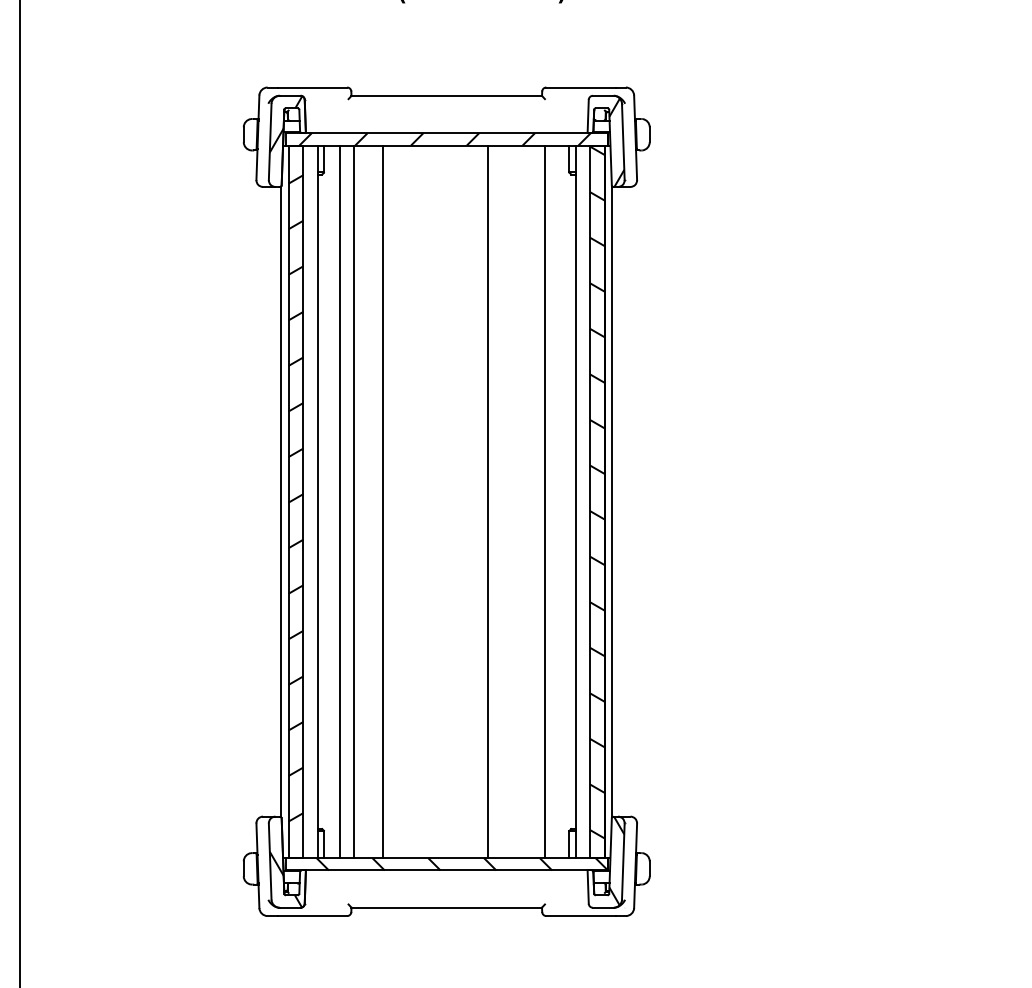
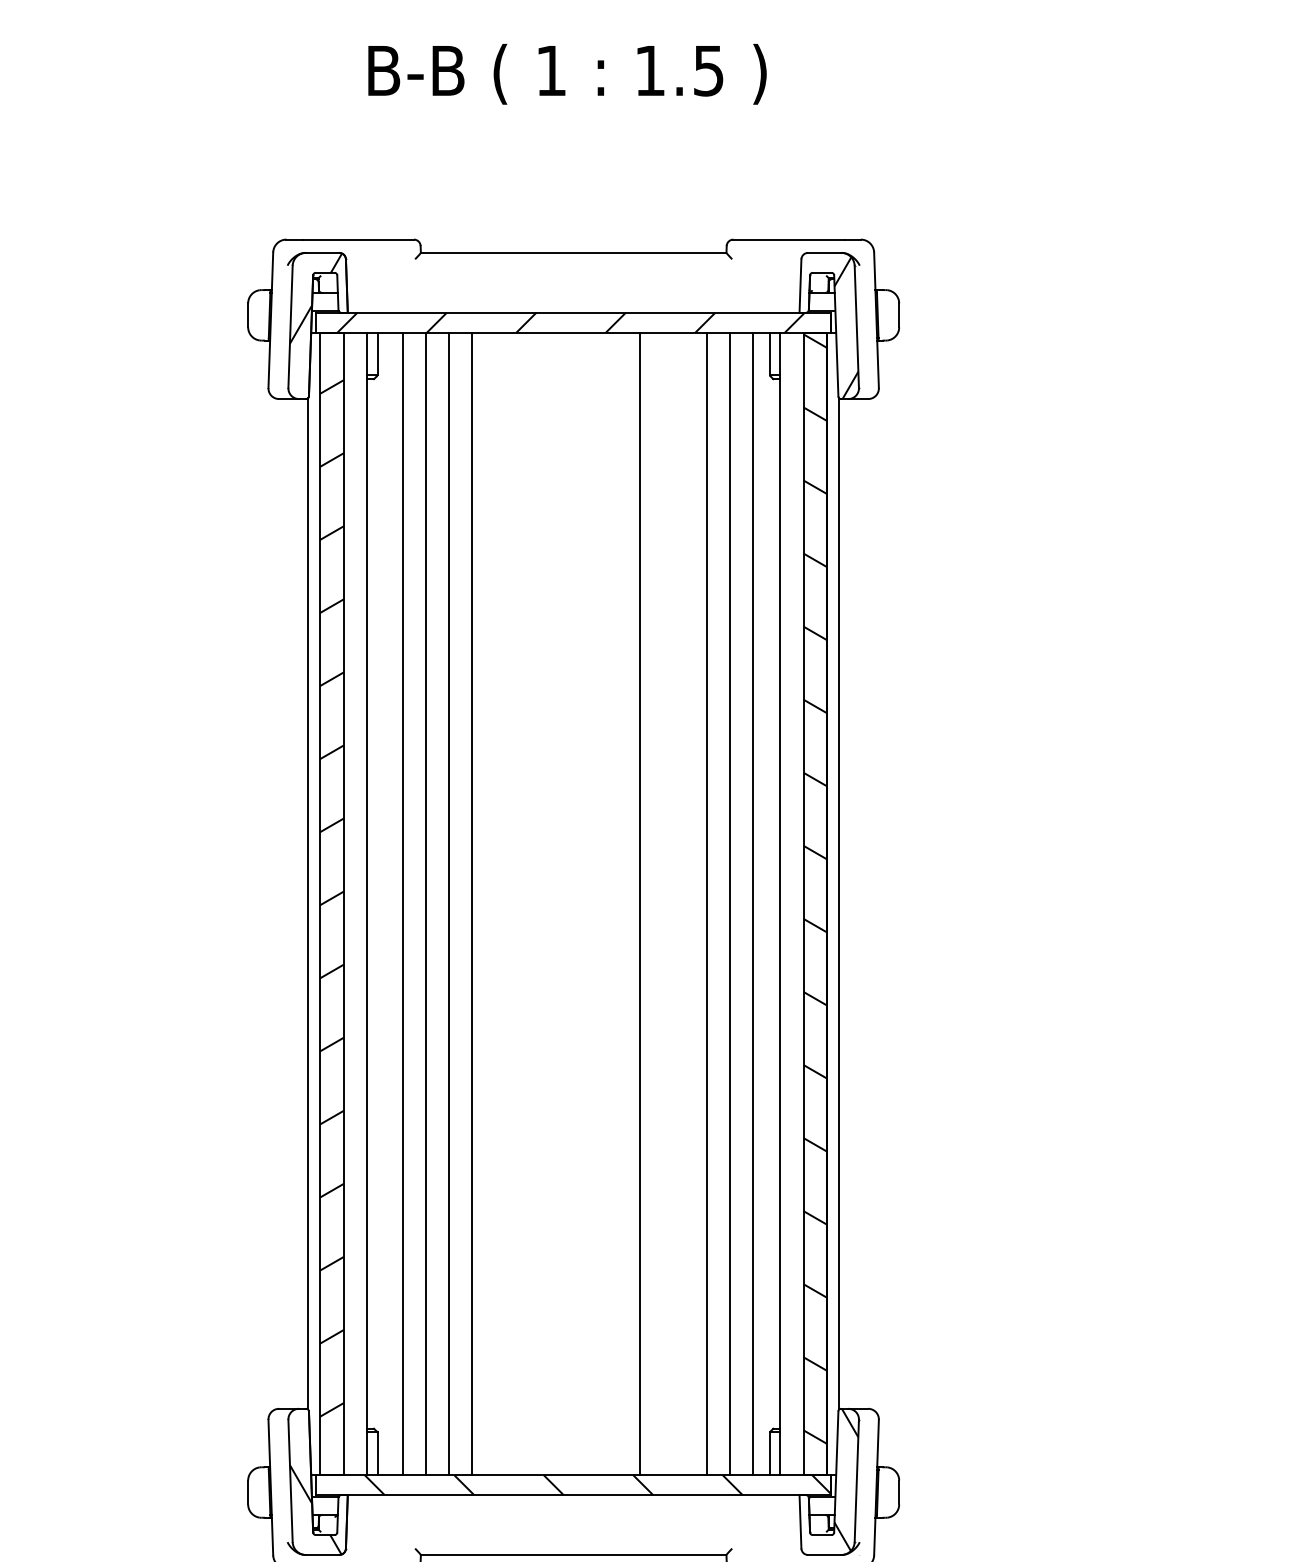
line: (369, 501) -> (449, 903), added
line: (529, 501) -> (706, 903), added
line: (558, 501) -> (752, 903), added

